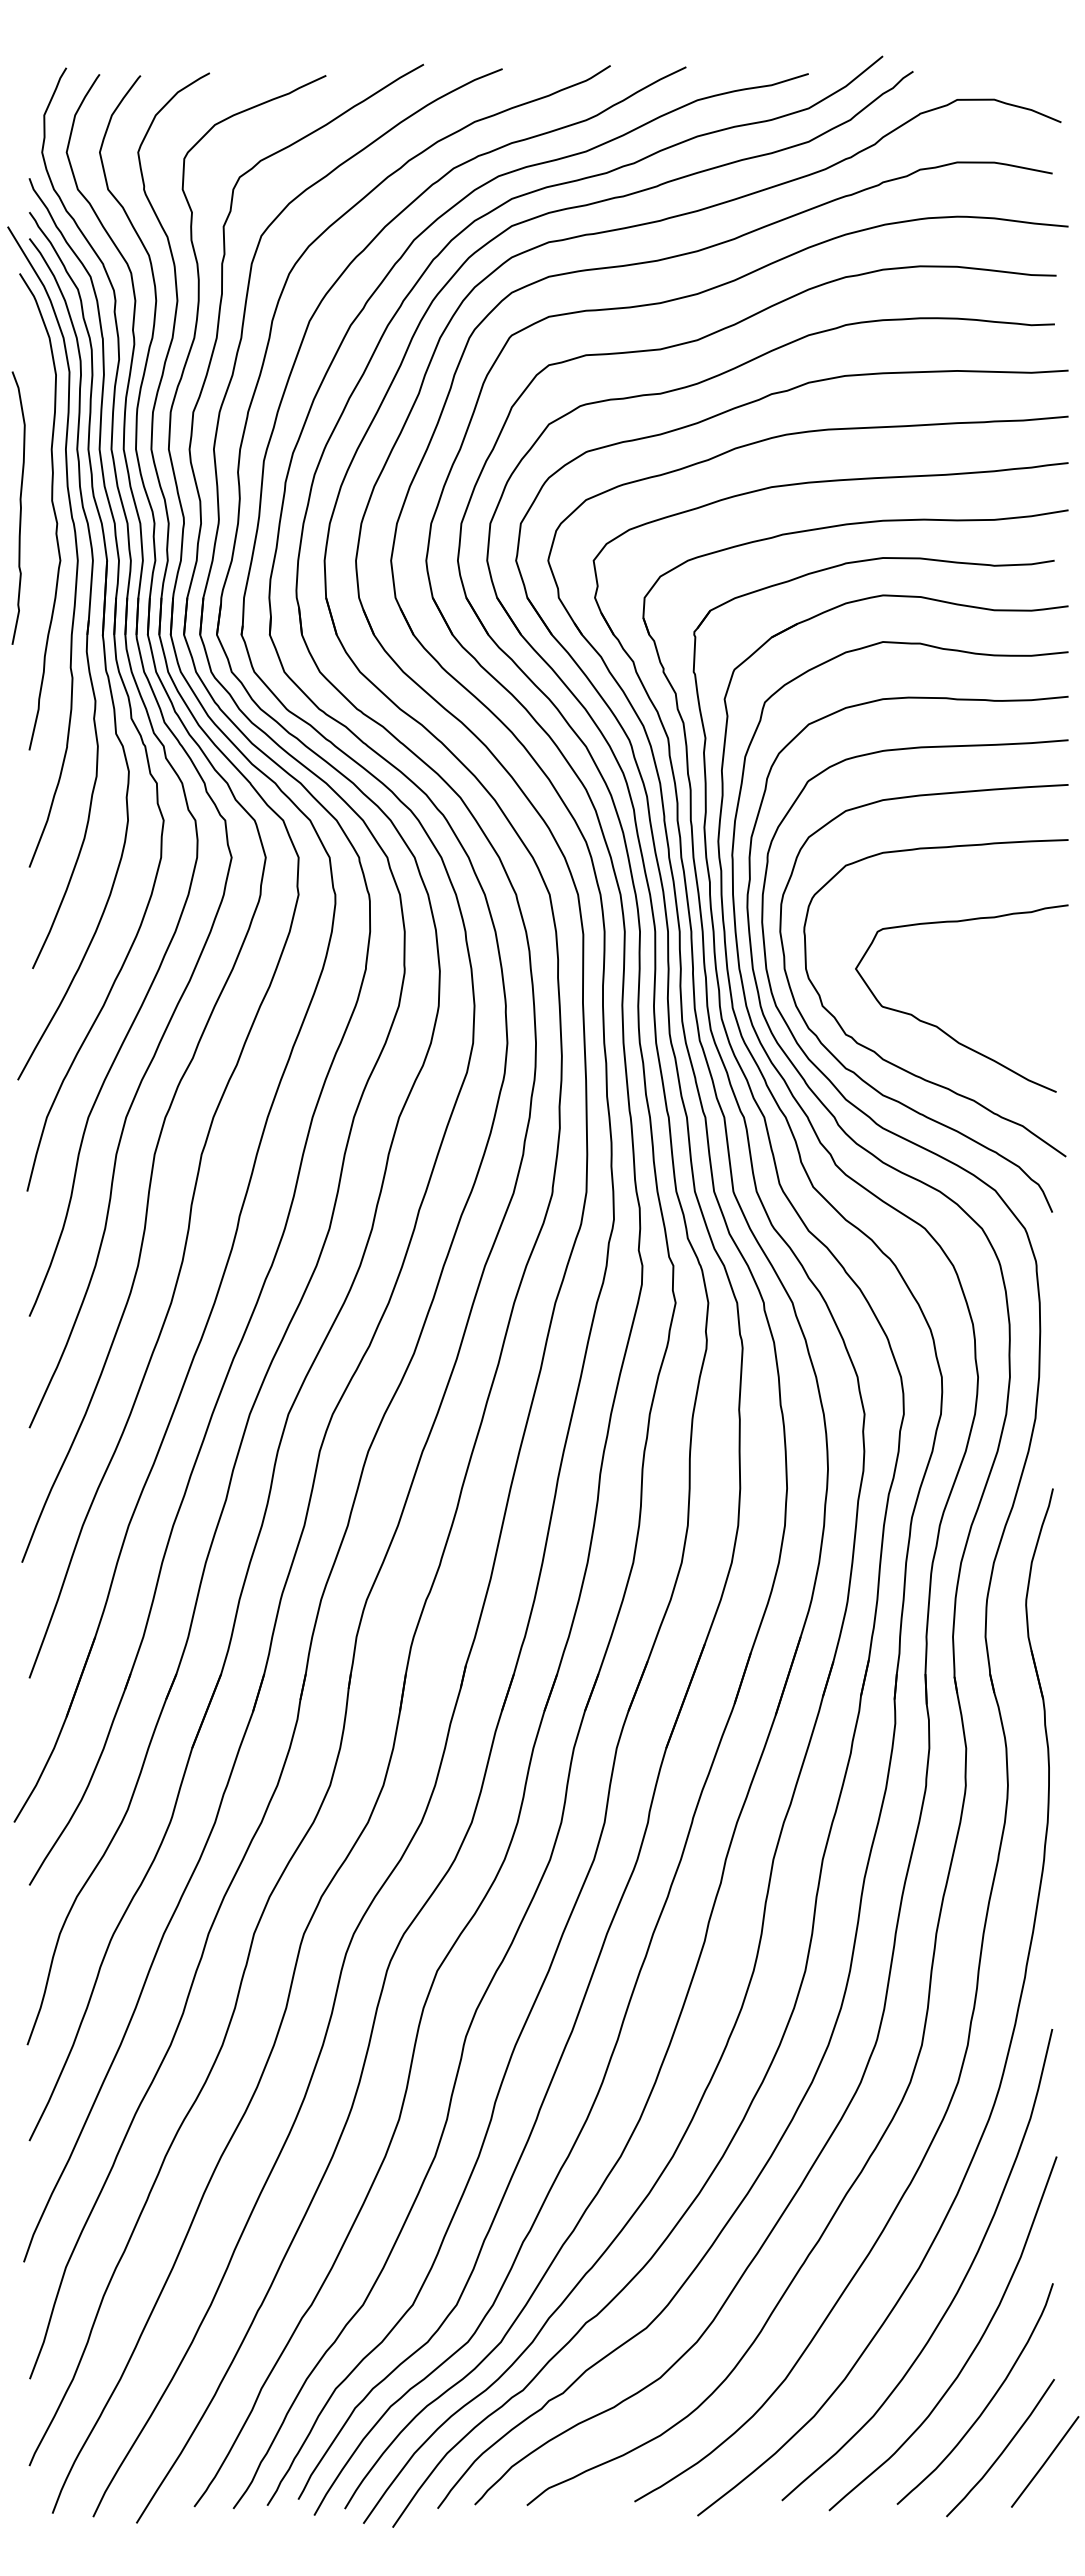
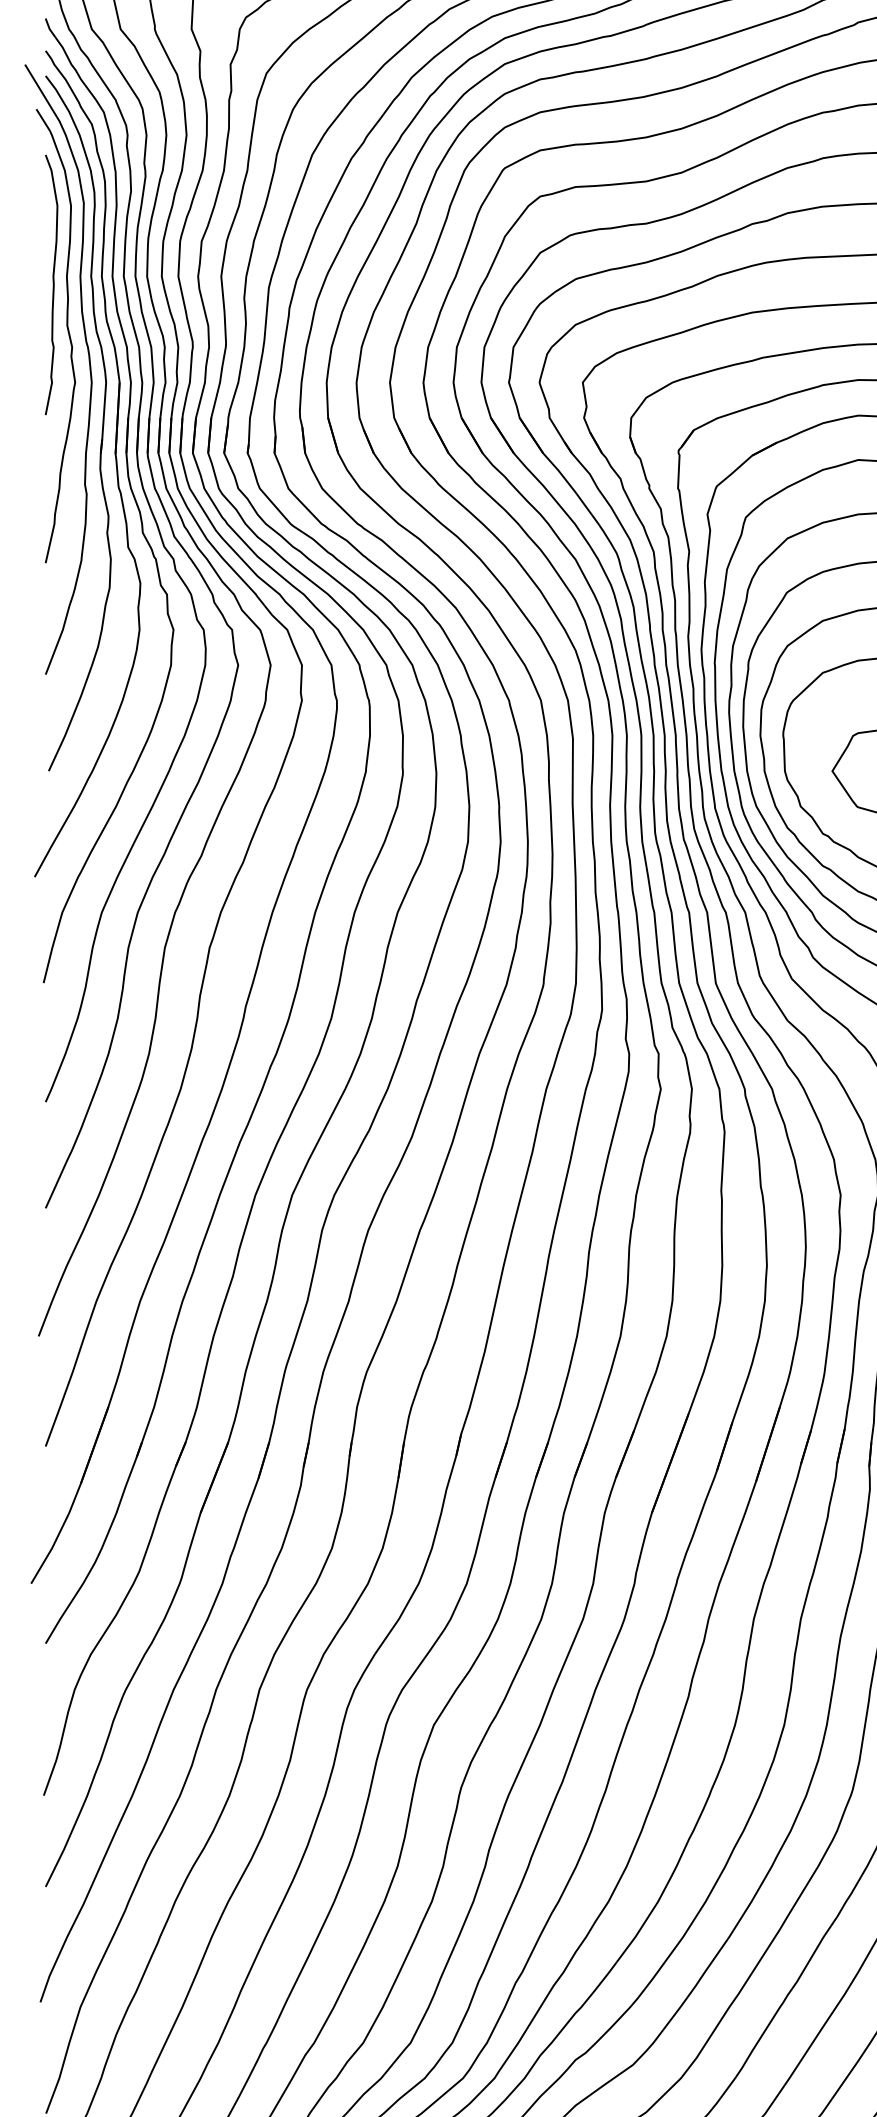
curve: (20, 507) -> (53, 284), moved

